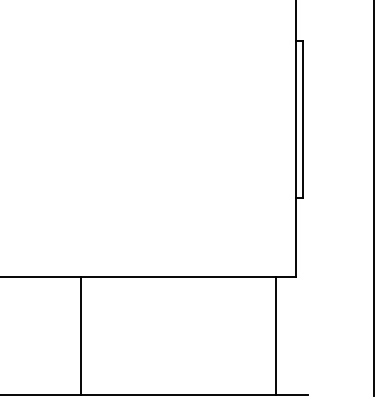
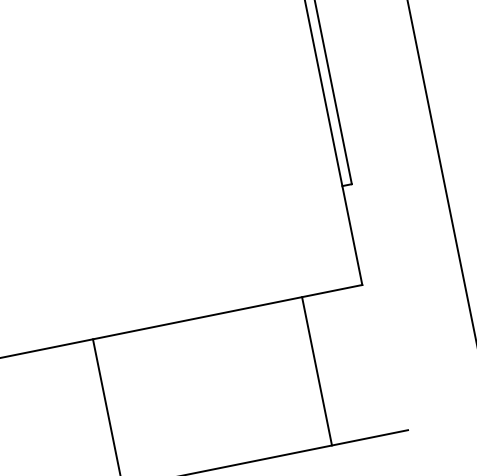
line: (275, 336) -> (317, 371), moved

